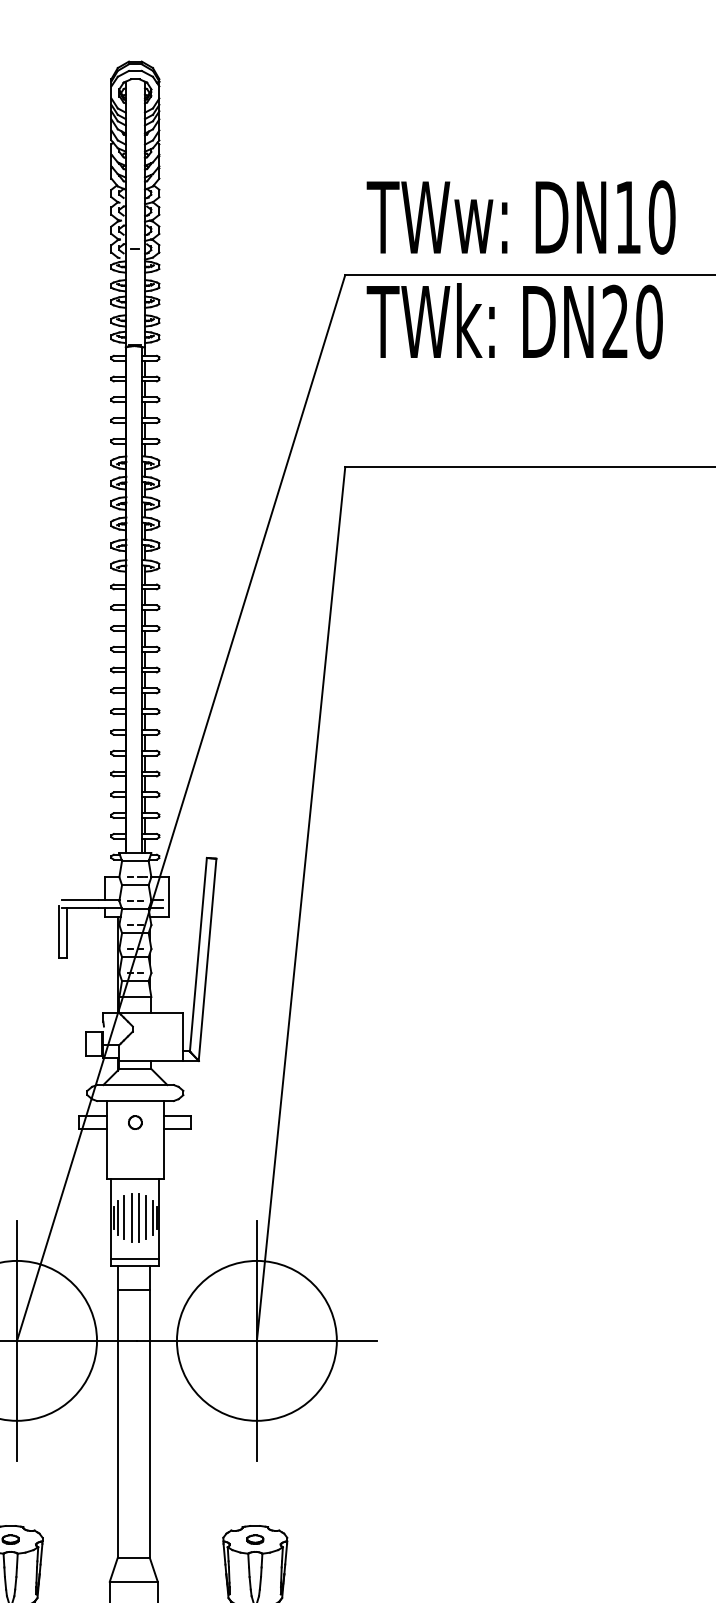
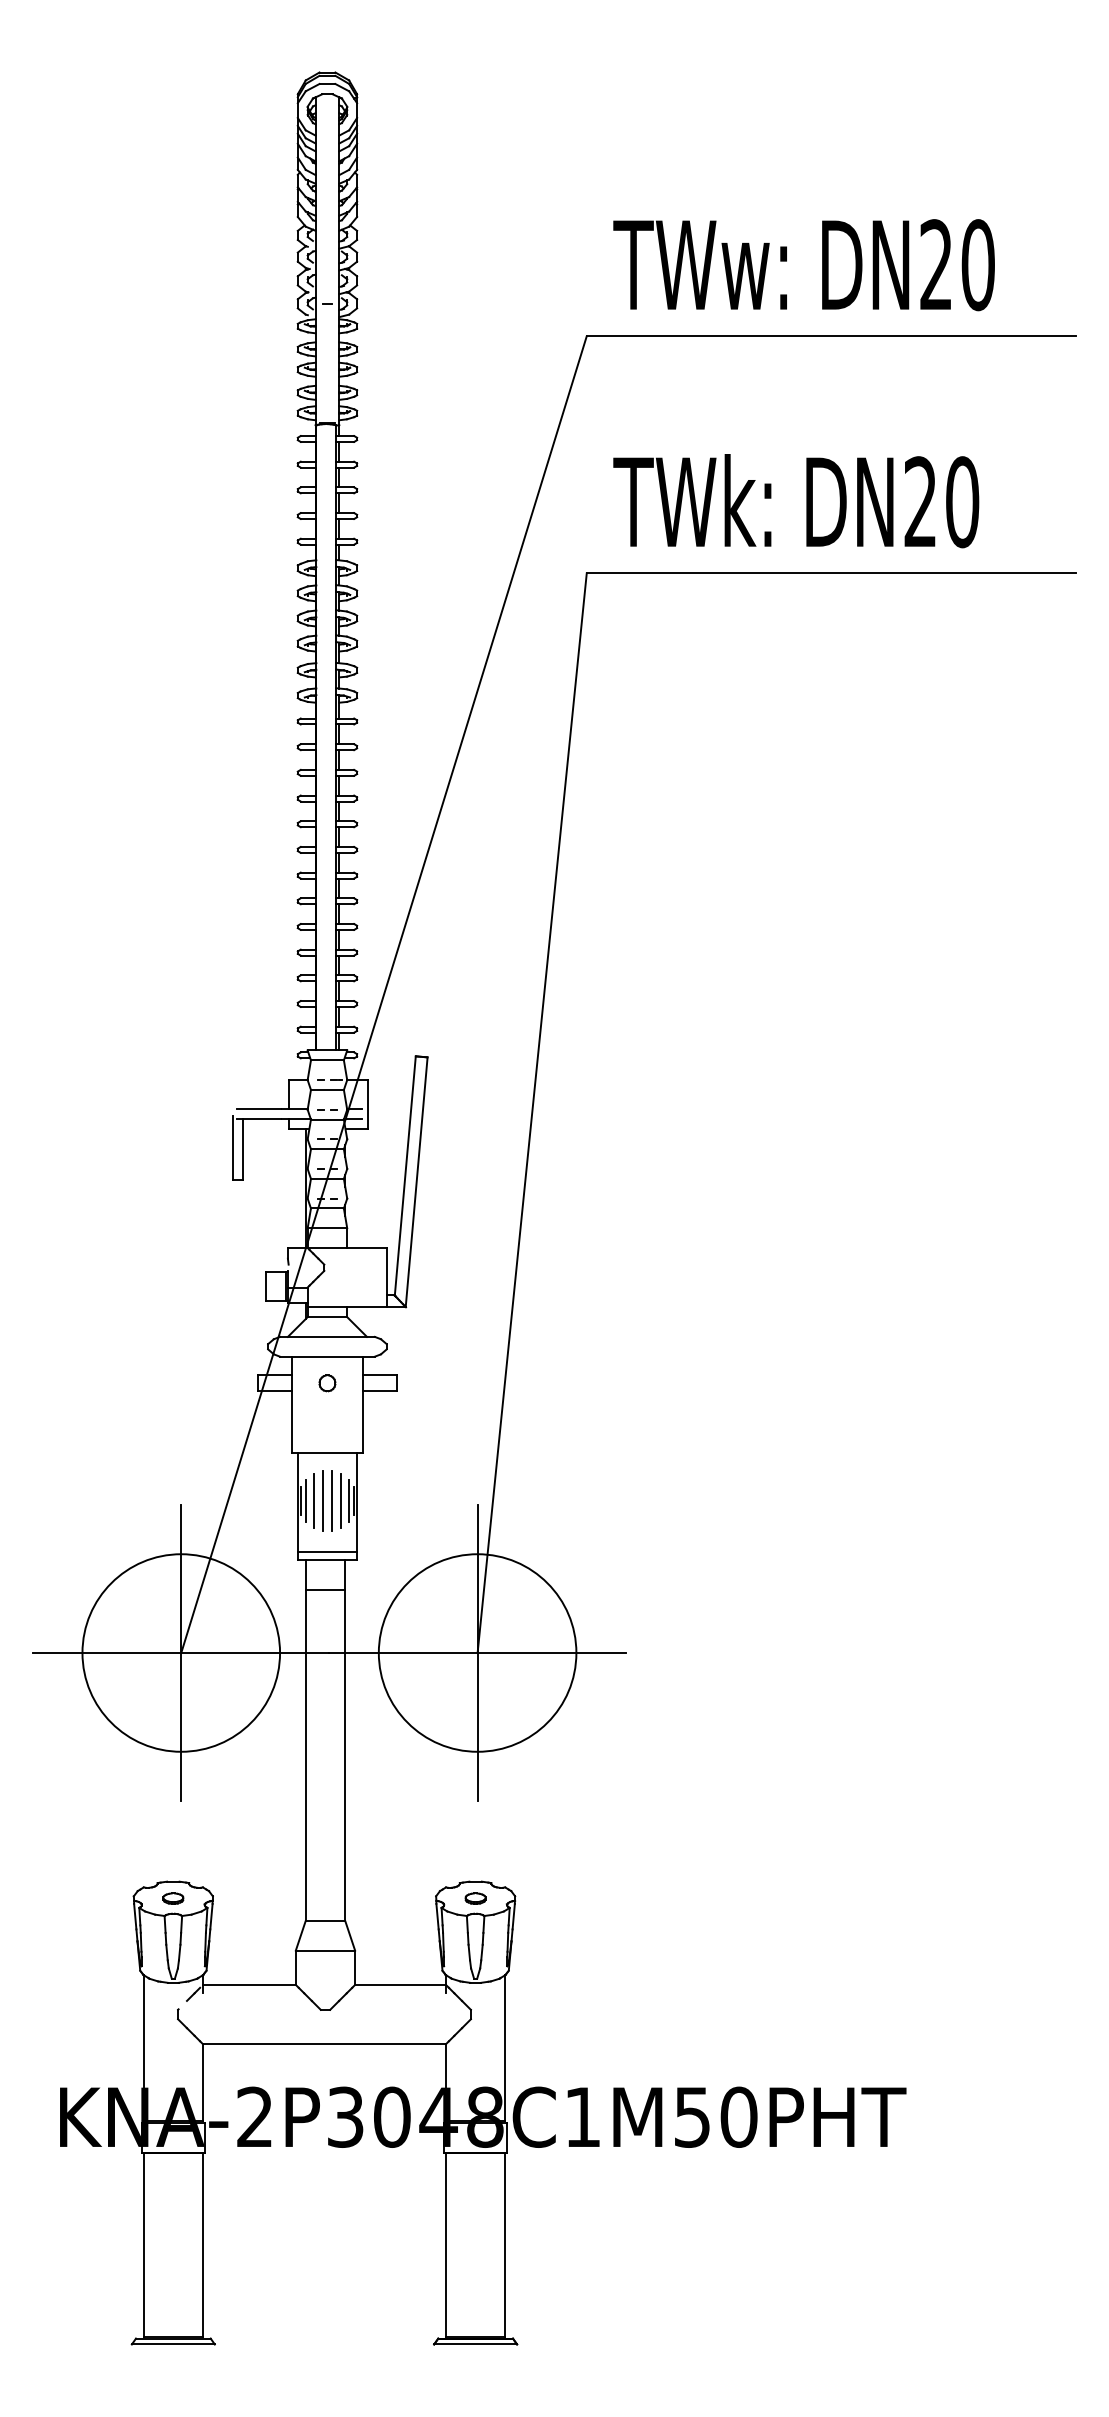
text: (627, 217) -> (935, 264), DN10 -> DN20
text: (515, 321) -> (796, 501), moved

